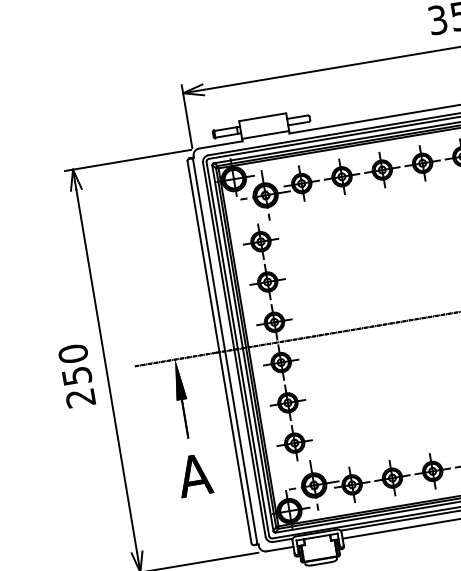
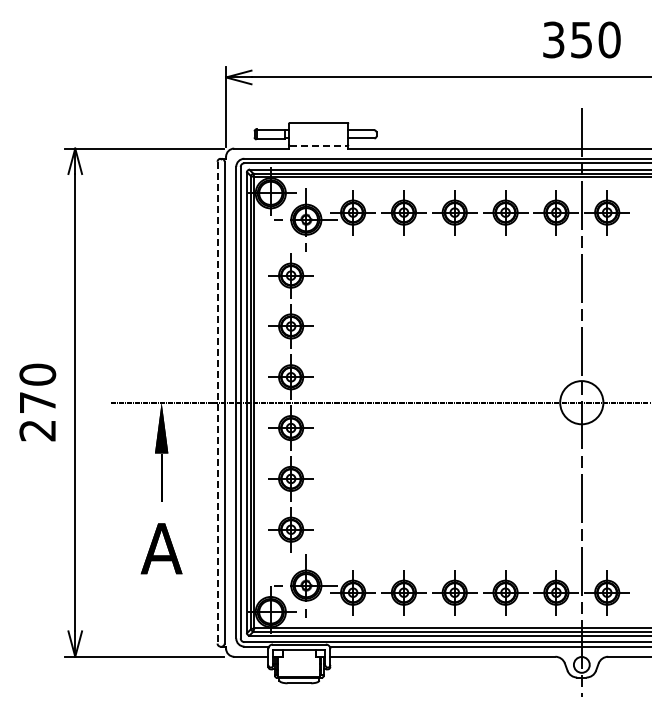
line: (266, 134) -> (319, 145), solid -> dashed
line: (219, 352) -> (217, 402), solid -> dashed
text: (77, 375) -> (38, 402), 250 -> 270

